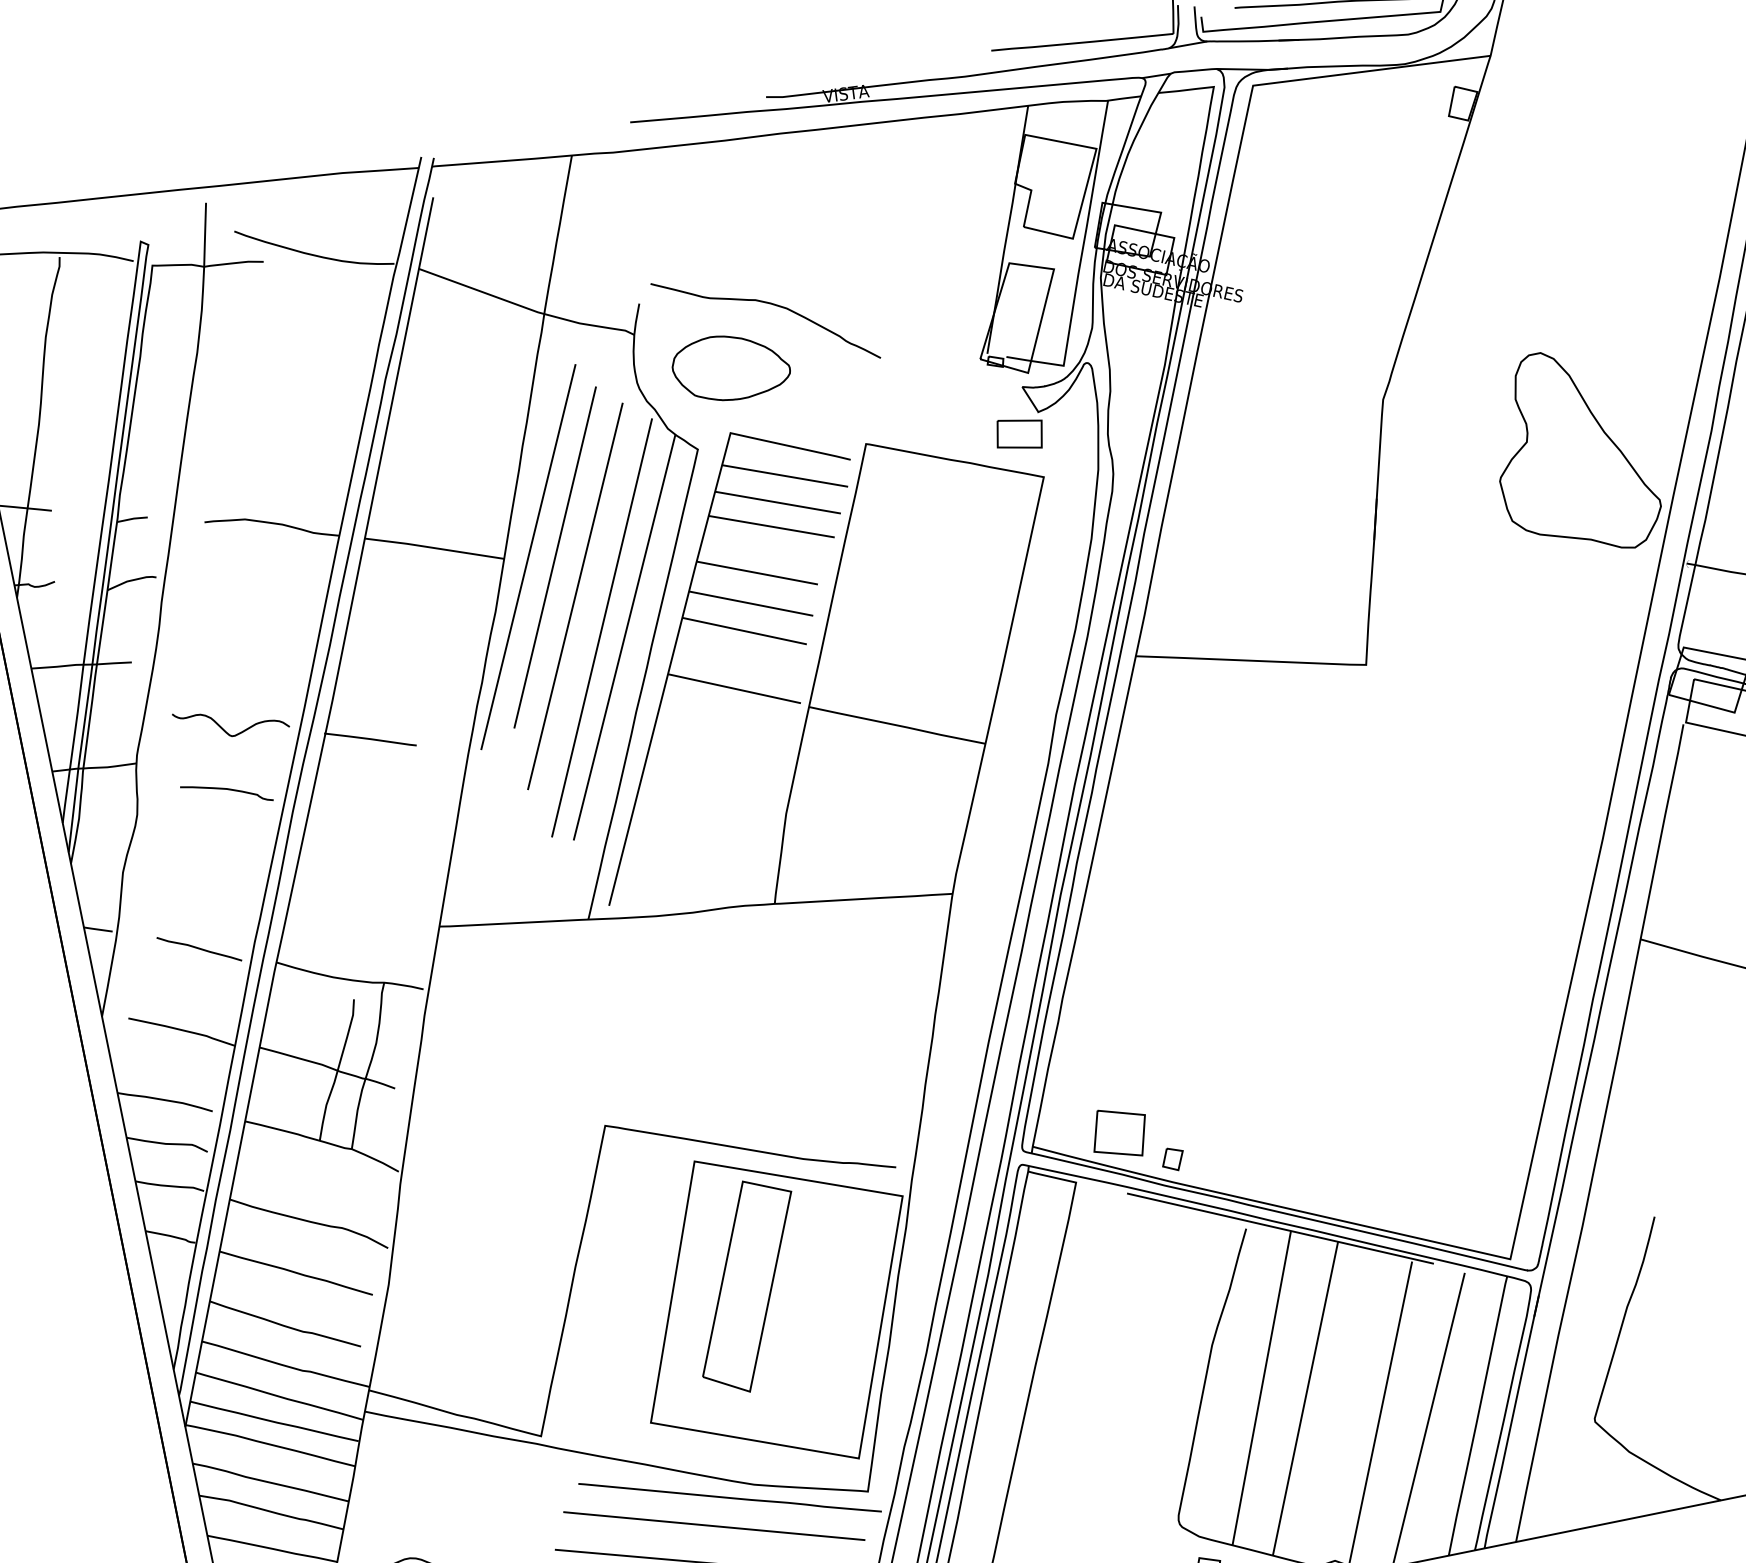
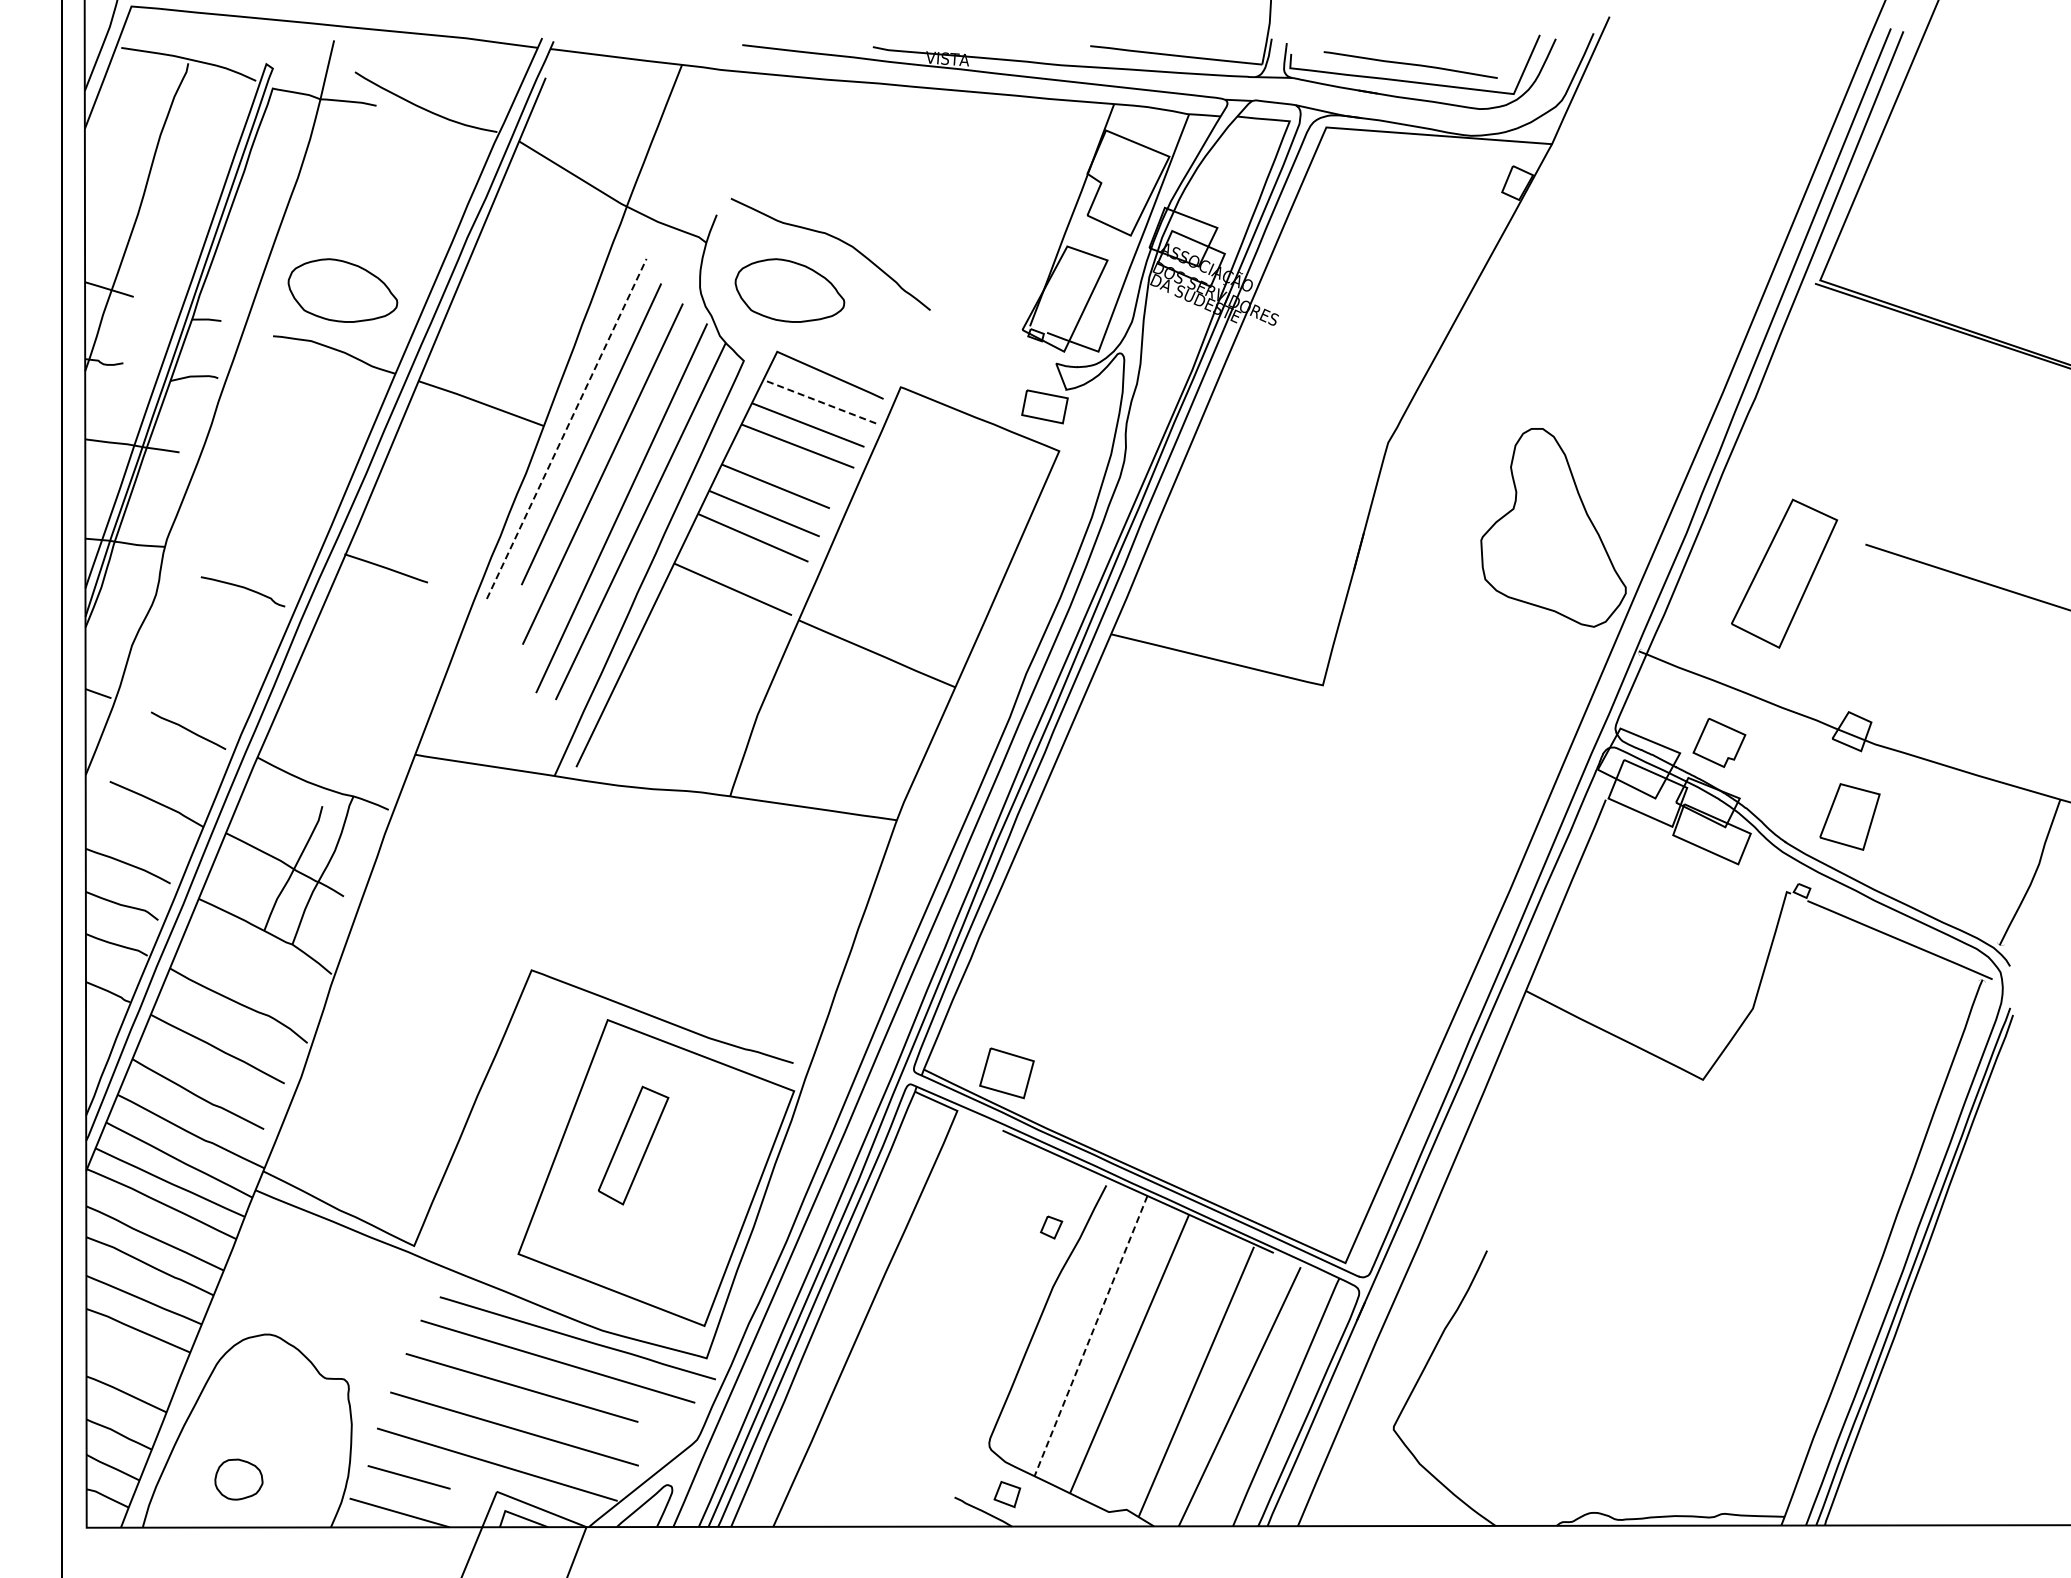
part: (266, 460) -> (342, 290), added
line: (784, 475) -> (819, 401), solid -> dashed
line: (528, 556) -> (566, 428), solid -> dashed
curve: (222, 727) -> (251, 529), removed
part: (1172, 1159) -> (1051, 1227), moved
part: (747, 1286) -> (633, 1145), size x0.6
line: (1261, 1388) -> (1090, 1336), solid -> dashed

